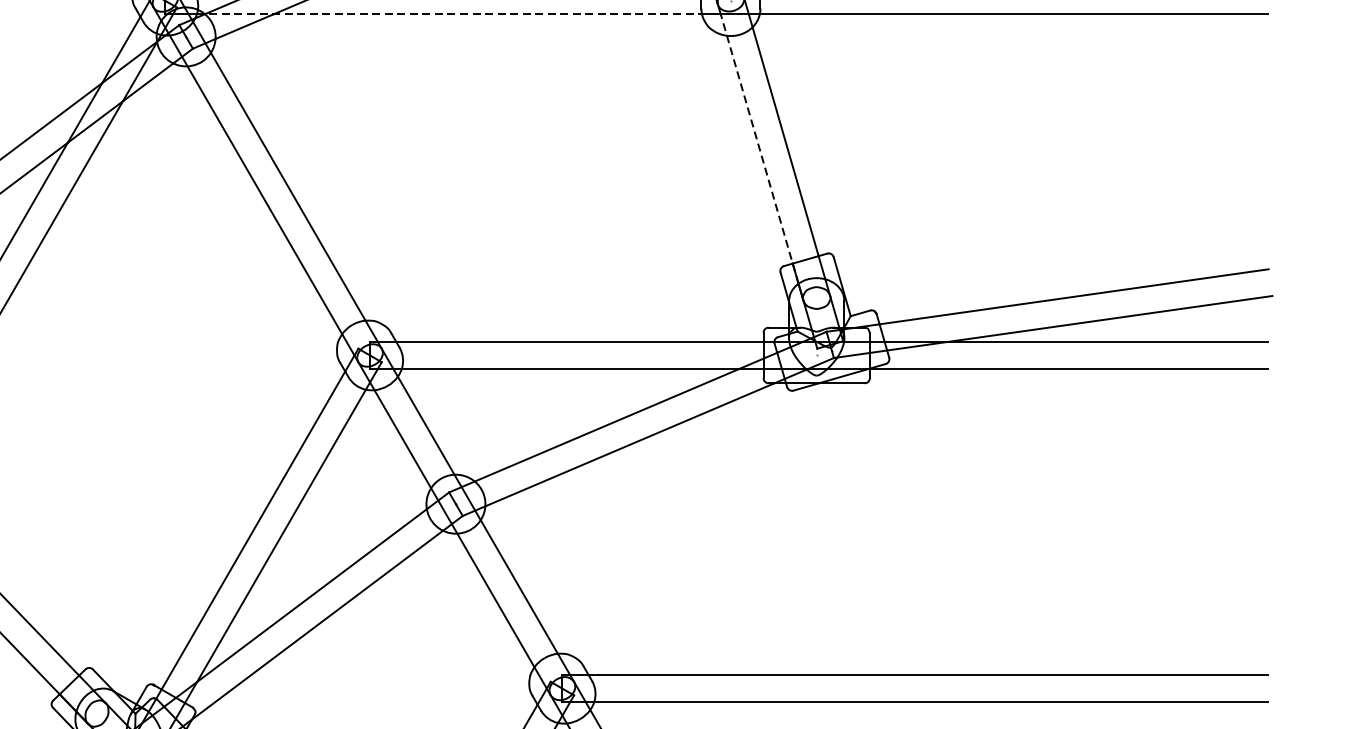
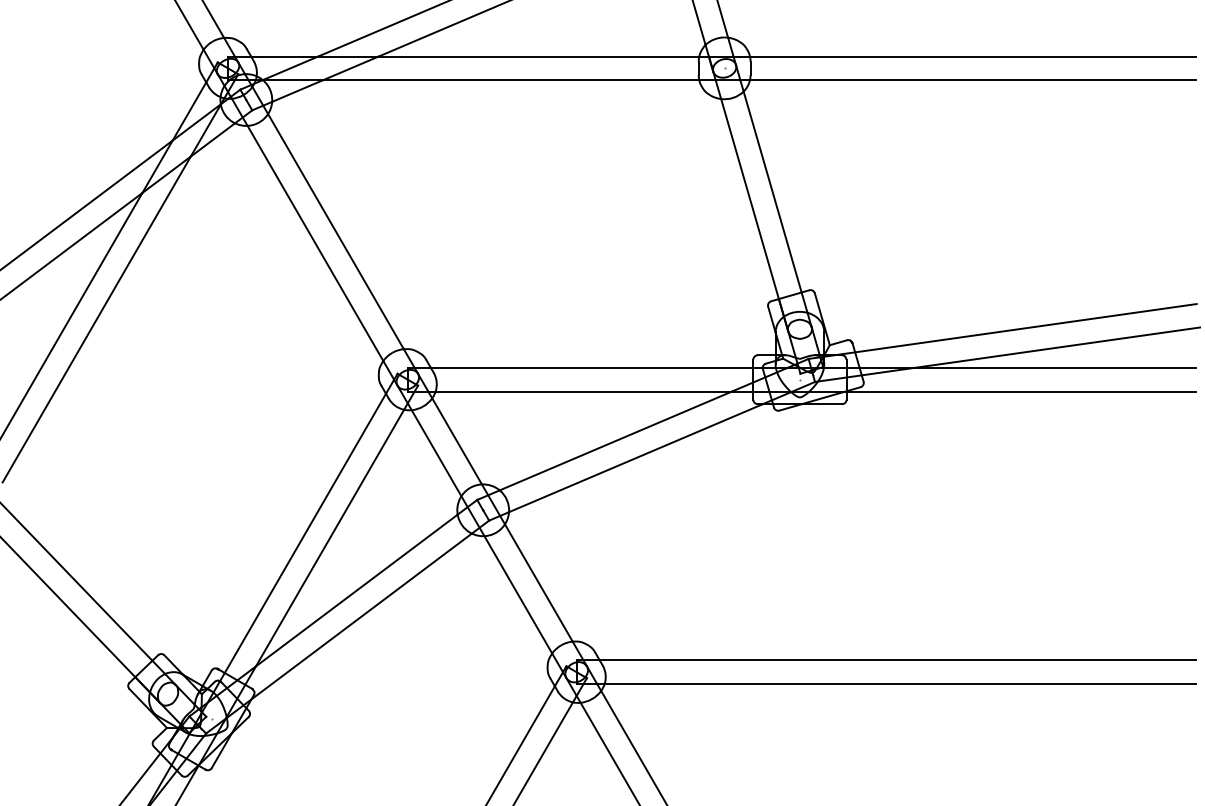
line: (449, 14) -> (477, 80), dashed -> solid
line: (759, 149) -> (749, 198), dashed -> solid

